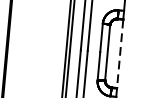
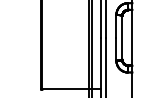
line: (120, 54) -> (132, 38), dashed -> solid

